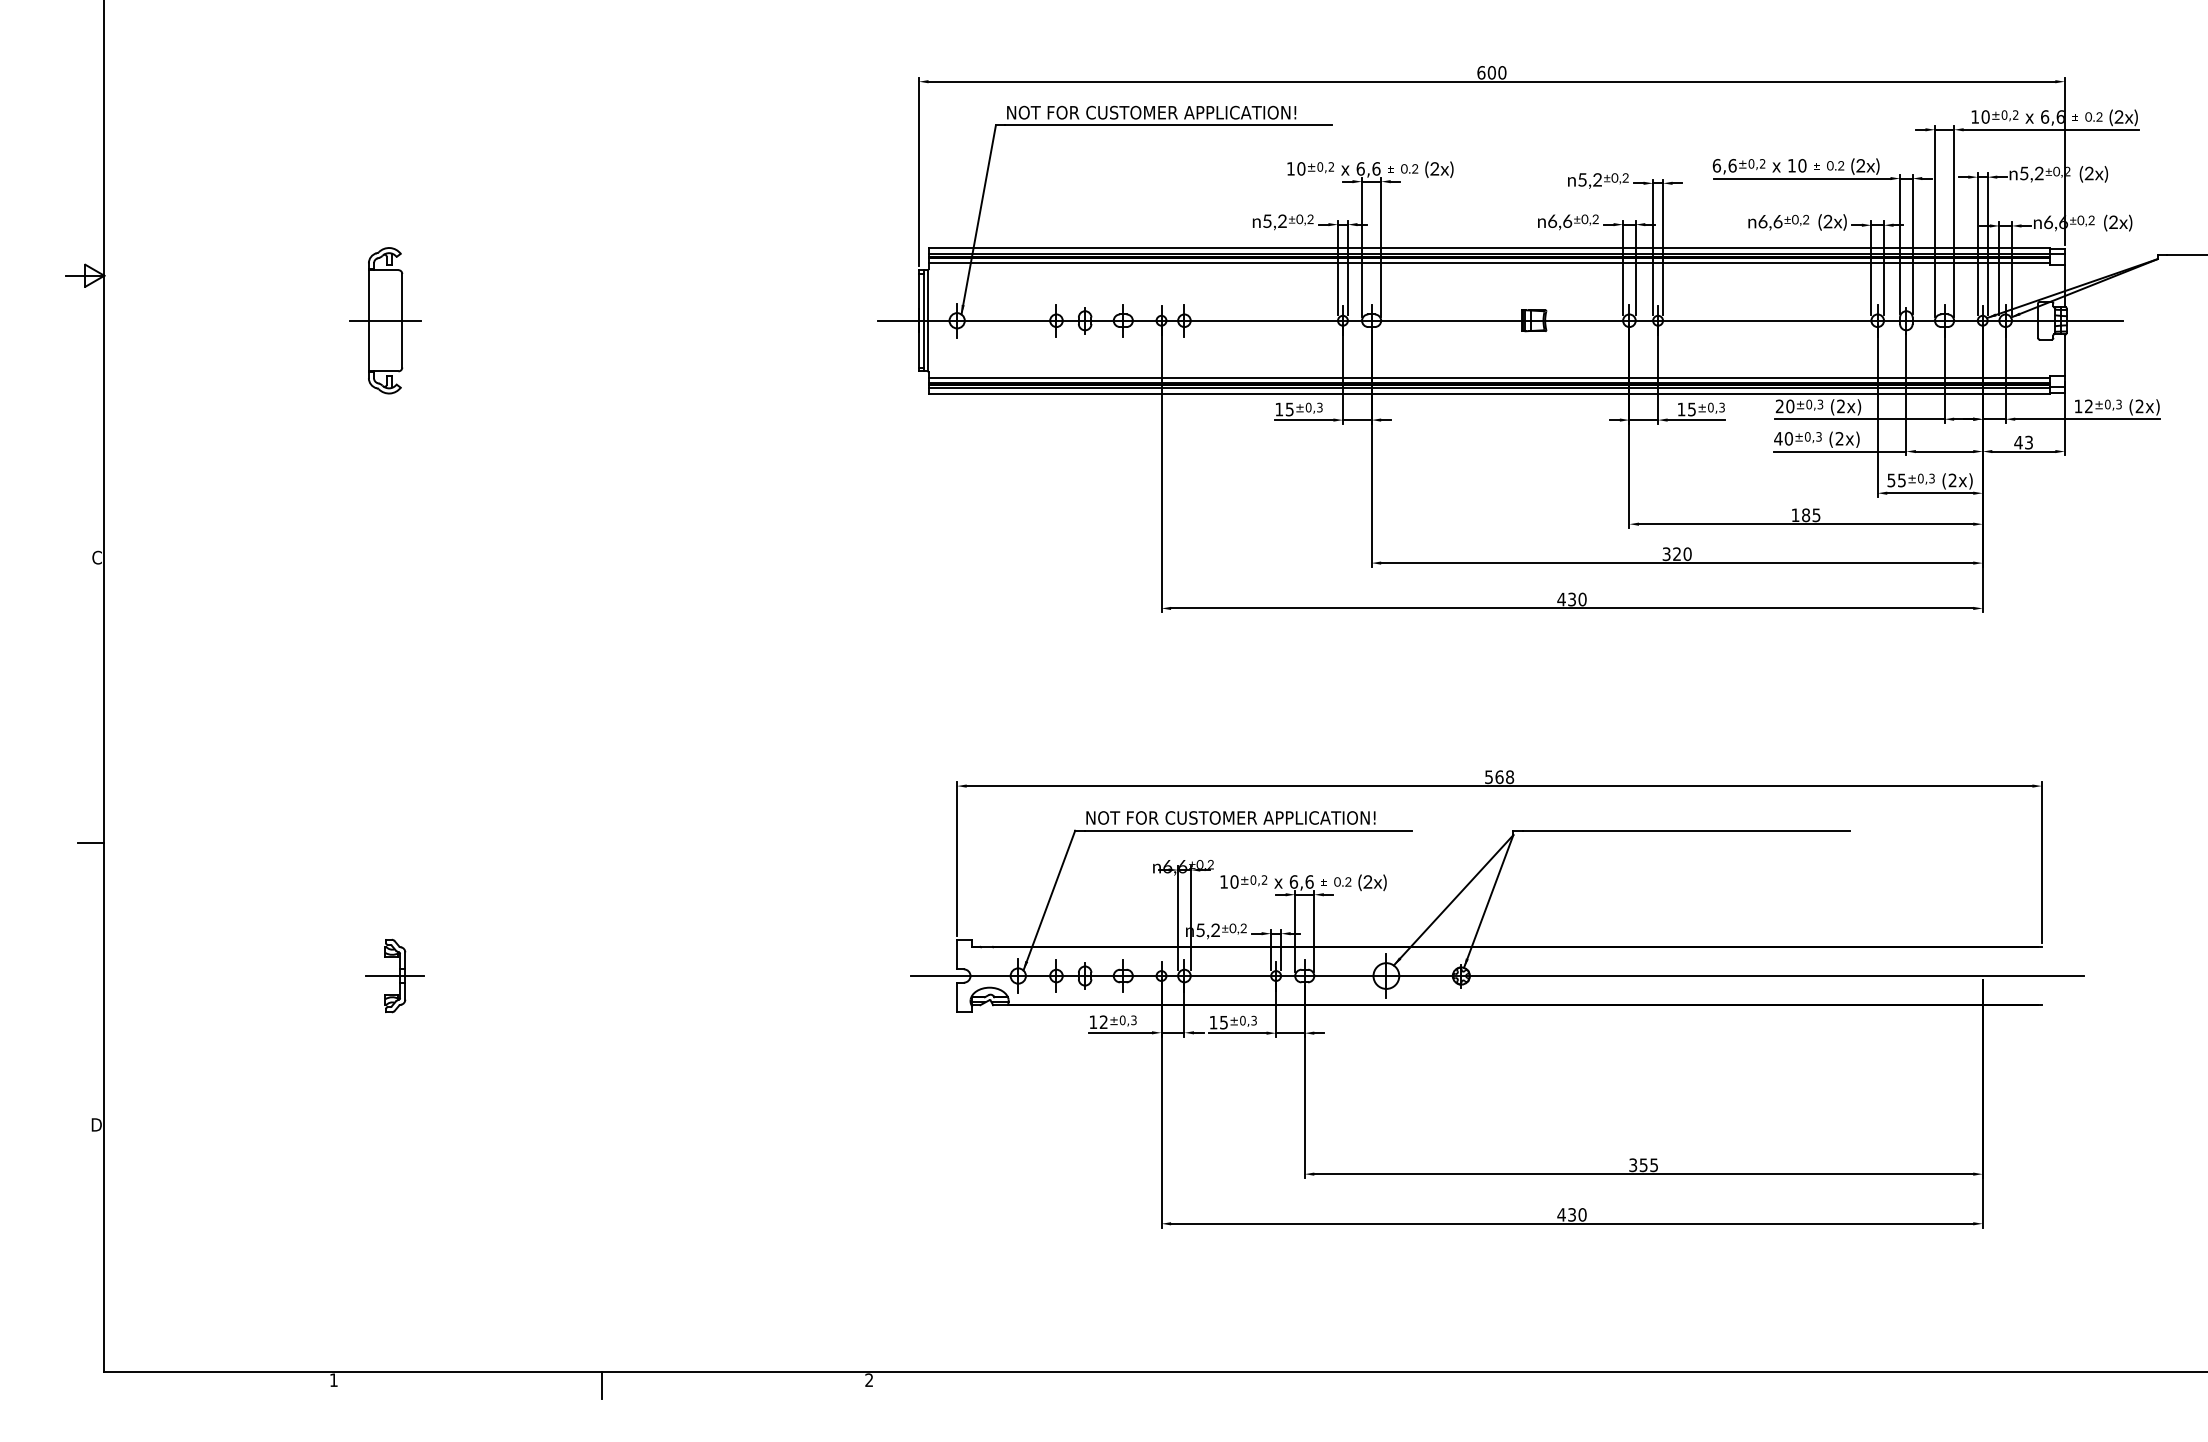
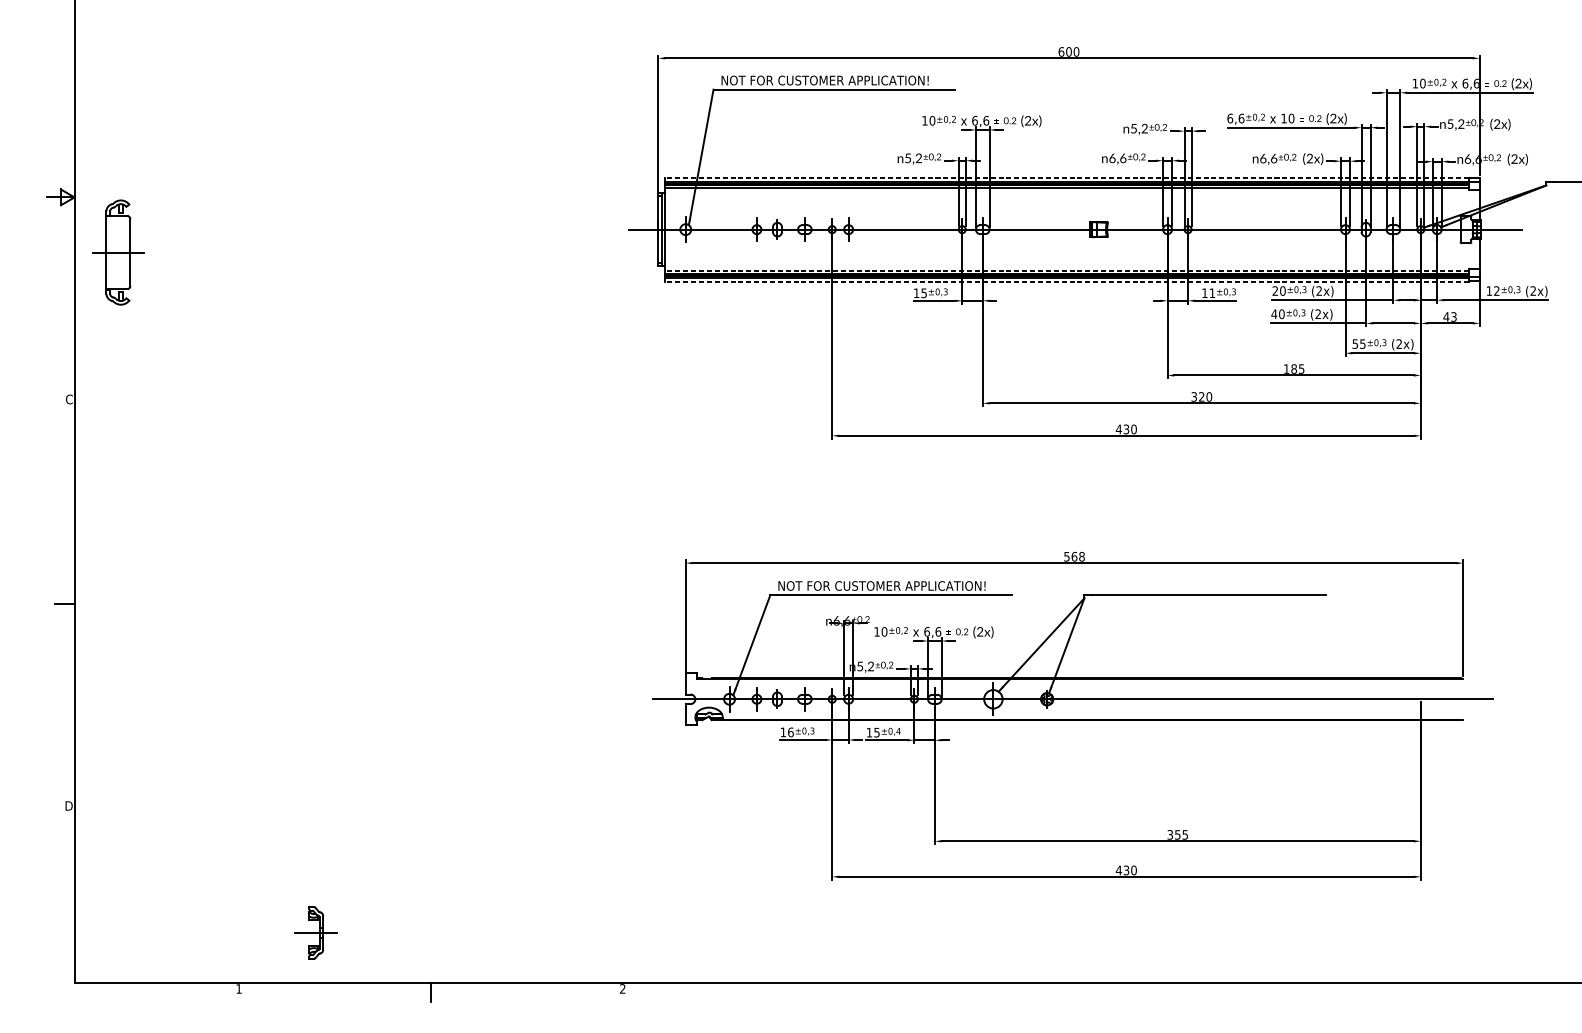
line: (1489, 248) -> (1067, 177), solid -> dashed
part: (385, 320) -> (118, 252), moved
line: (1489, 378) -> (1067, 271), solid -> dashed
line: (1489, 393) -> (1067, 281), solid -> dashed
text: (1691, 409) -> (1212, 293), 15 -> 11
part: (394, 975) -> (315, 932), moved
text: (1254, 1020) -> (898, 731), ±0,3 -> ±0,4
text: (1103, 1022) -> (790, 732), 12 -> 16

